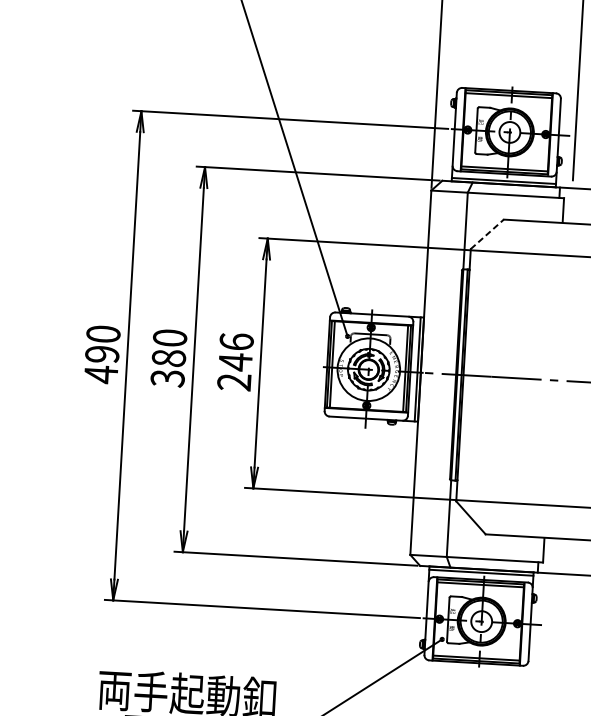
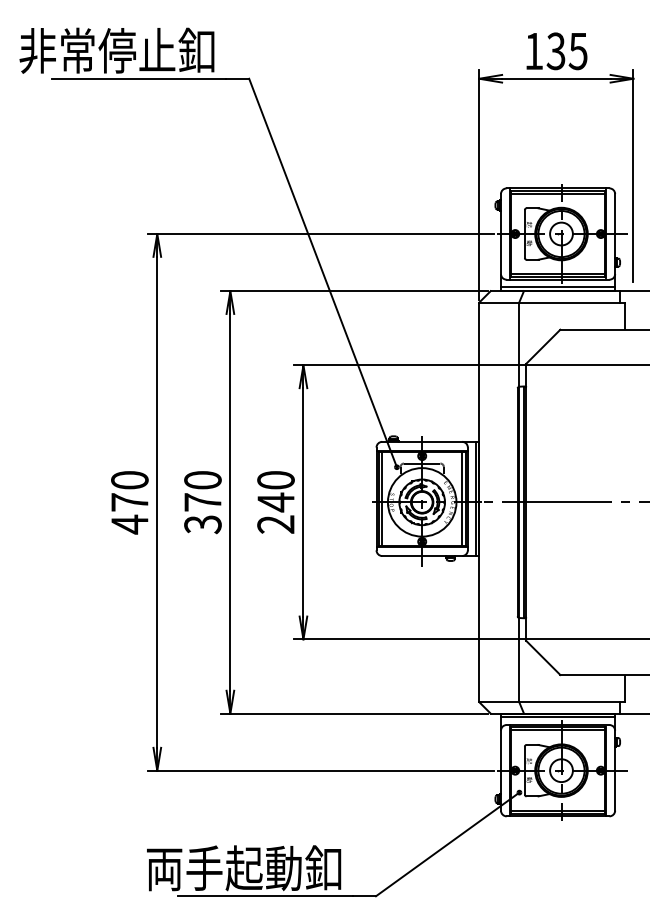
line: (487, 234) -> (543, 346), dashed -> solid
text: (236, 341) -> (275, 479), 246 -> 240
text: (101, 354) -> (129, 502), 490 -> 470
text: (168, 358) -> (202, 502), 380 -> 370

